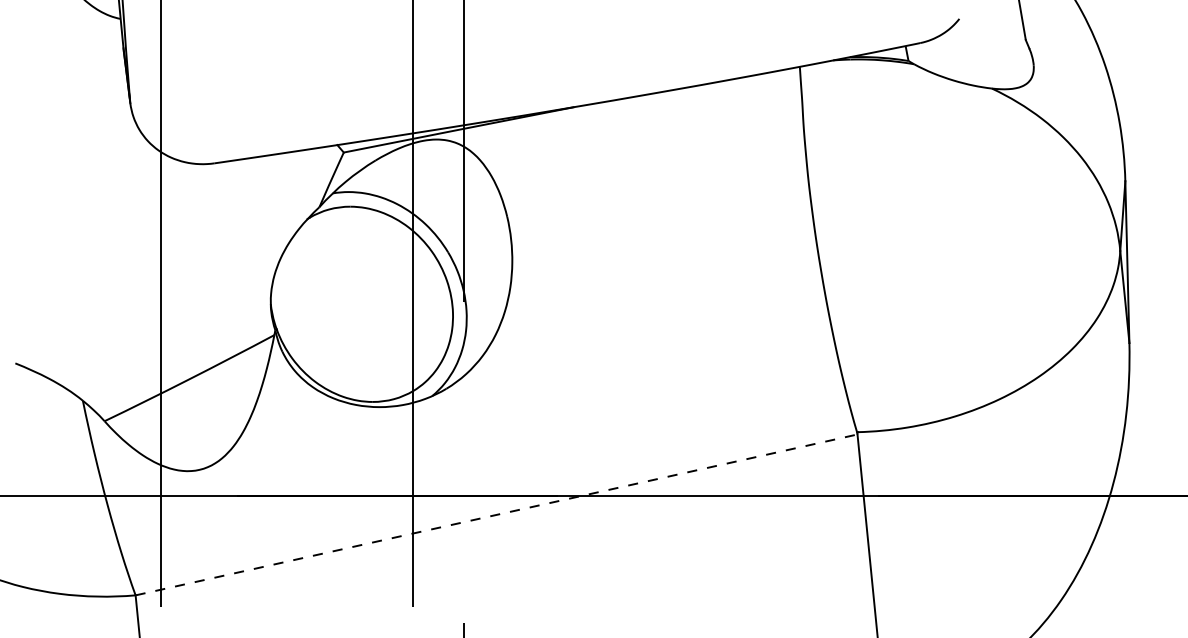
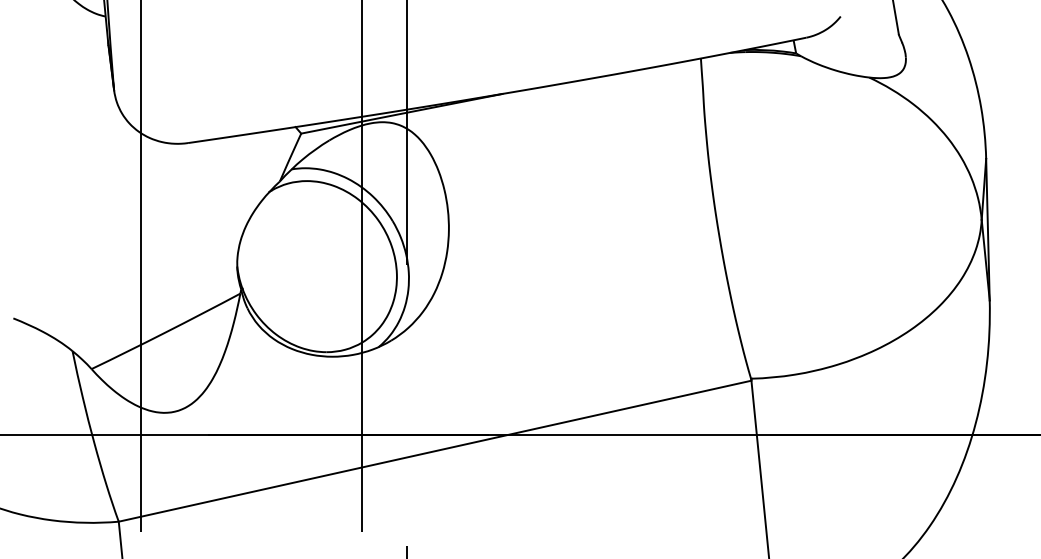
line: (496, 514) -> (435, 450), dashed -> solid

